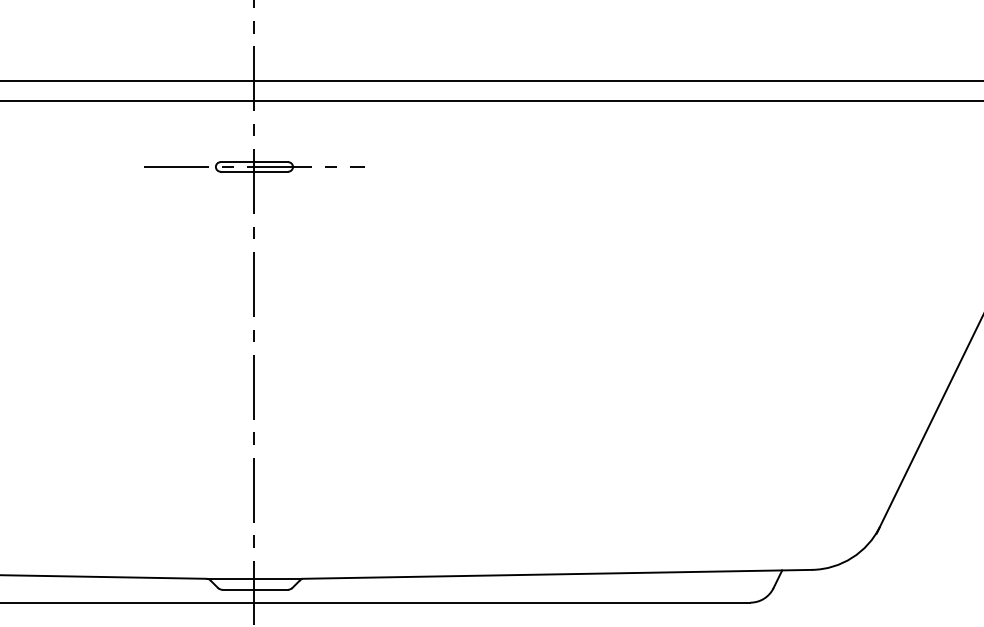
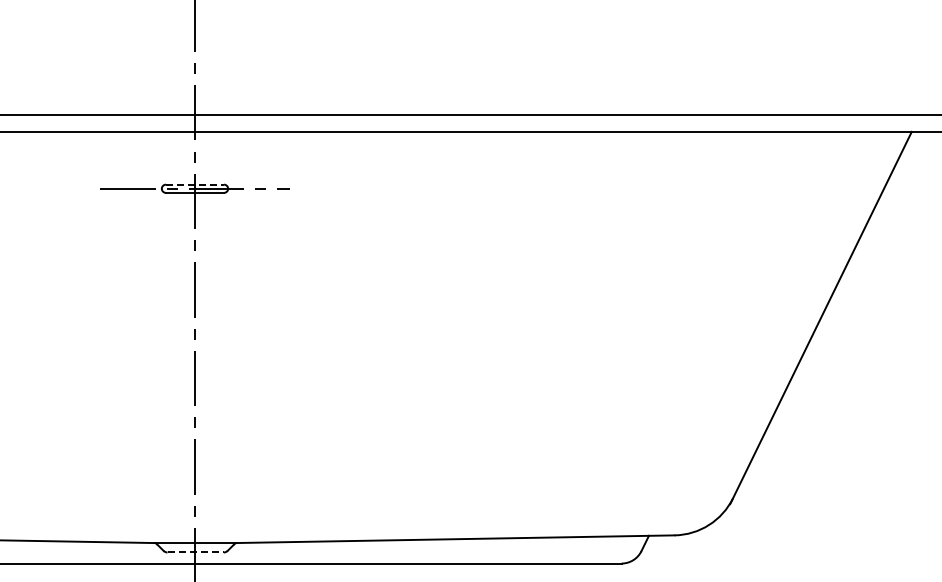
line: (255, 161) -> (195, 184), solid -> dashed
line: (256, 589) -> (196, 552), solid -> dashed

